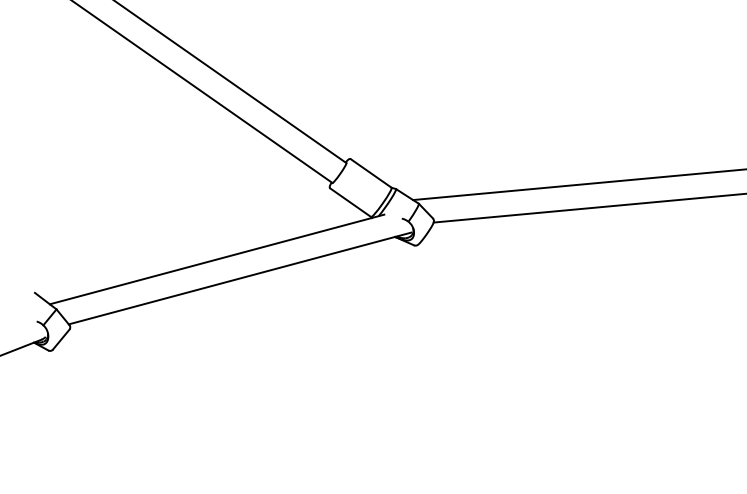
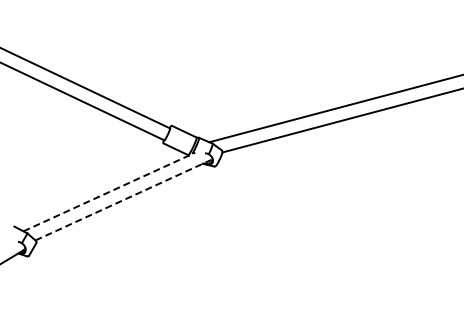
line: (217, 258) -> (109, 191), solid -> dashed
line: (240, 279) -> (123, 200), solid -> dashed

